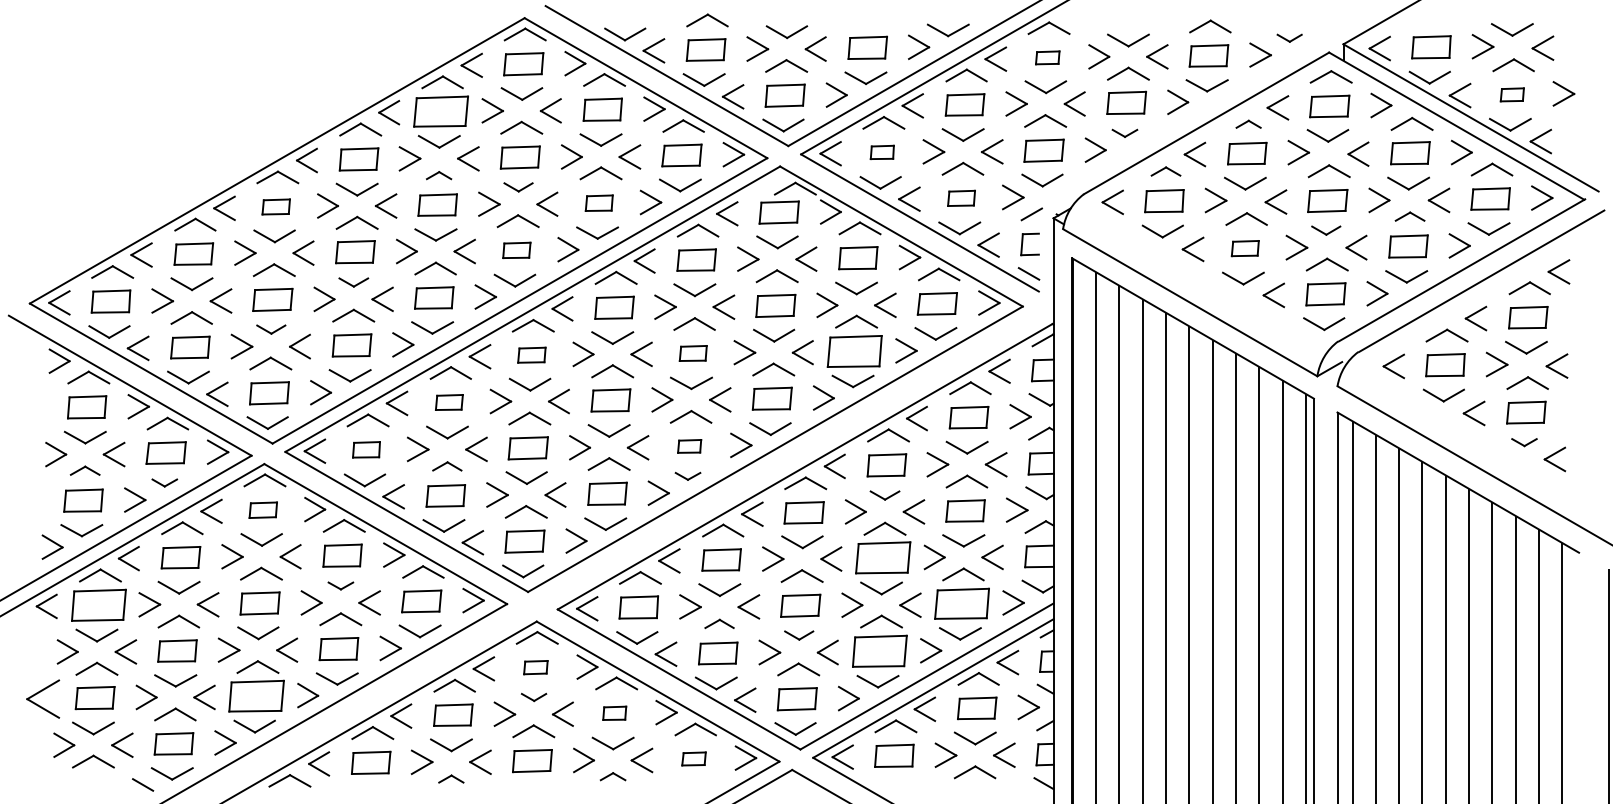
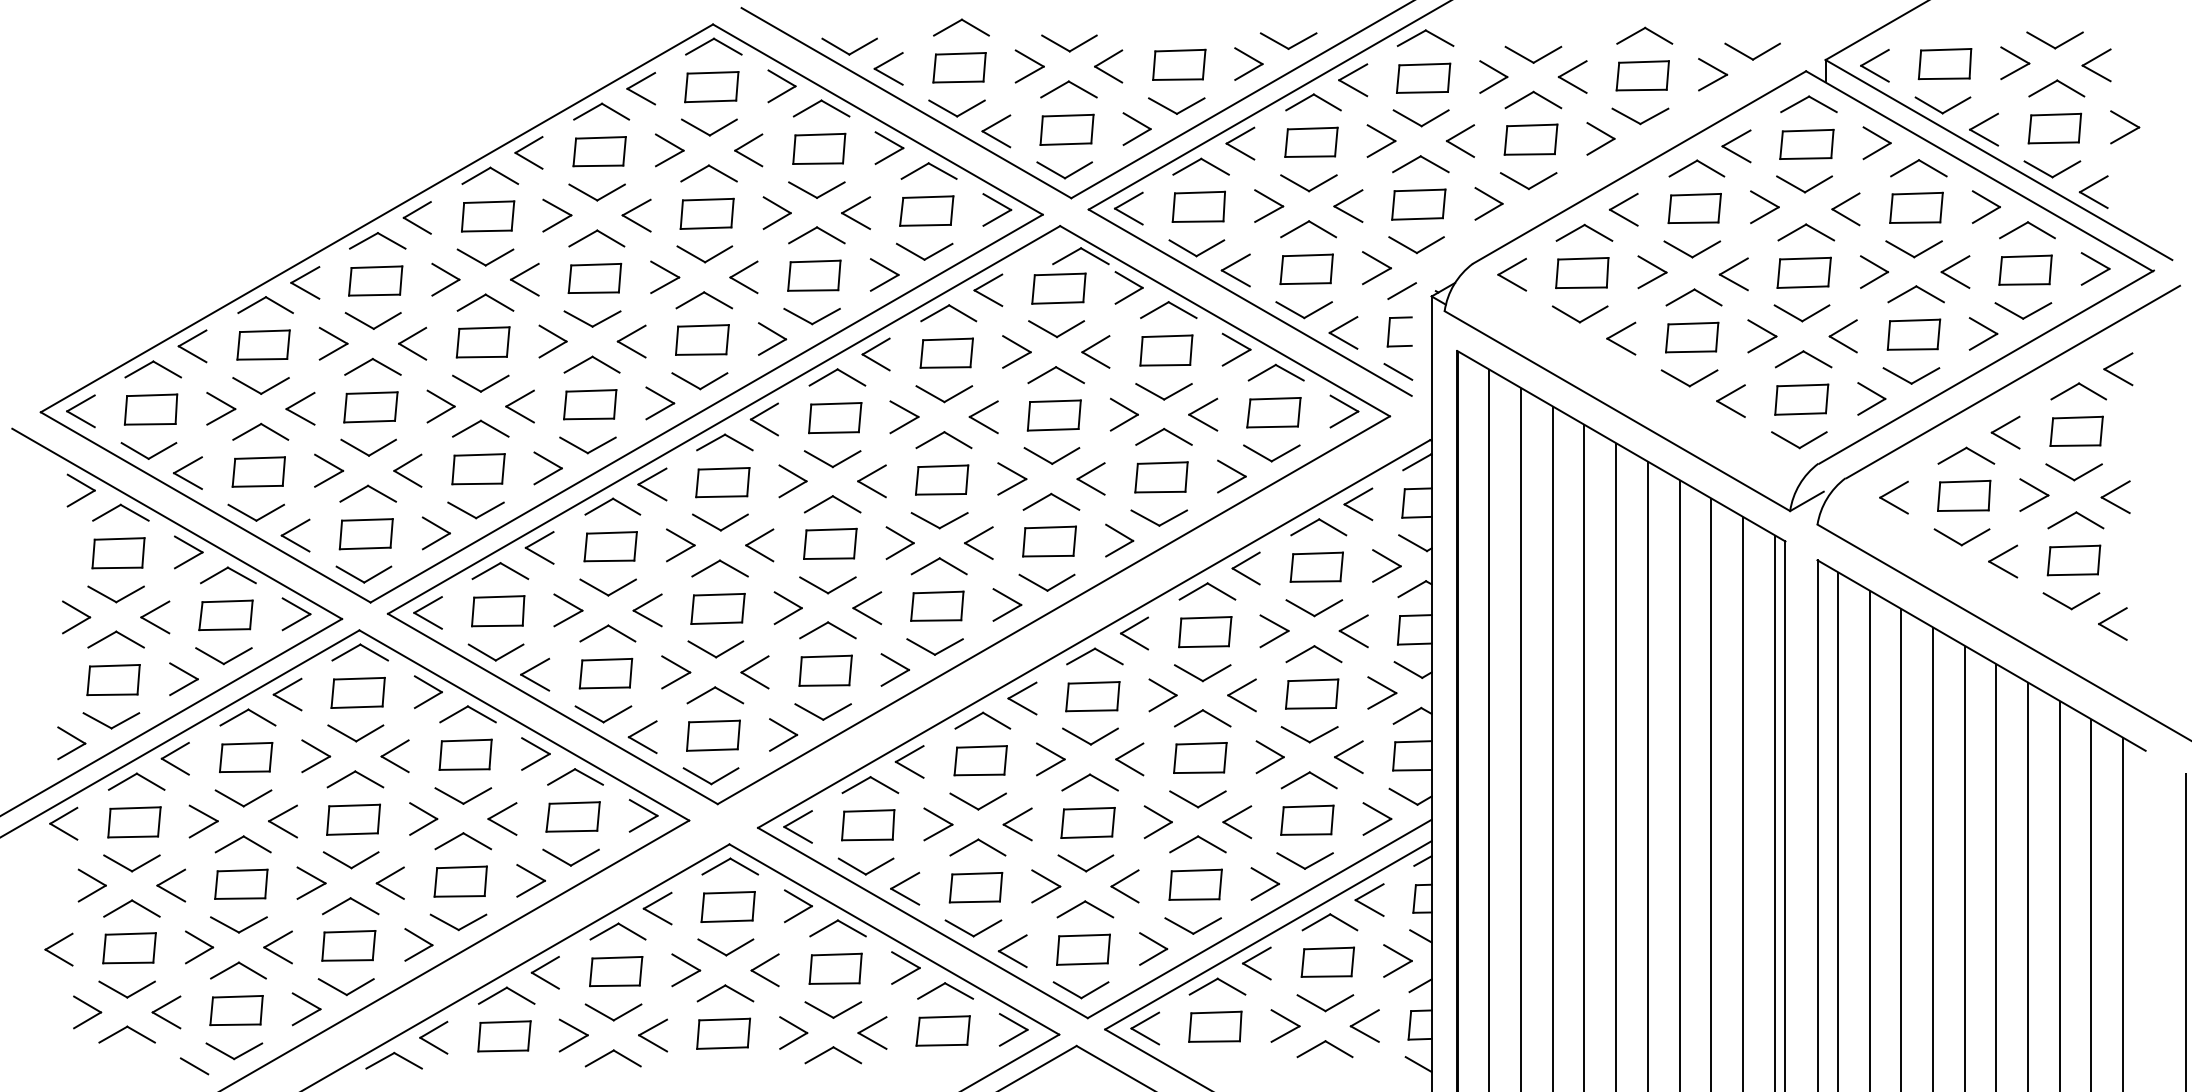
part: (1289, 38) -> (1752, 52), size x1.67
part: (1047, 57) -> (1423, 77), size x1.67
part: (1512, 94) -> (2055, 128), size x1.67
part: (441, 111) -> (600, 151), size x0.71
part: (1248, 124) -> (1696, 168), size x1.67
part: (1124, 133) -> (1528, 181), size x1.67
part: (882, 152) -> (1199, 207), size x1.67
part: (1165, 171) -> (1583, 232), size x1.43
part: (438, 175) -> (595, 238), size x1.67
part: (518, 187) -> (704, 254), size x1.43
part: (961, 198) -> (1306, 269), size x1.43
part: (599, 203) -> (814, 276), size x1.43
part: (275, 206) -> (374, 280), size x1.43
part: (1409, 216) -> (1915, 293), size x1.43
part: (1326, 230) -> (1802, 312), size x1.43
part: (1245, 248) -> (1692, 337), size x1.43
part: (516, 250) -> (701, 340), size x1.43
part: (353, 282) -> (480, 383), size x1.43
part: (271, 329) -> (369, 447), size x1.43
part: (854, 351) -> (1161, 477), size x0.71
part: (693, 353) -> (942, 480), size x1.43
part: (531, 354) -> (722, 481), size x1.43
part: (449, 402) -> (610, 546), size x1.43
part: (1524, 442) -> (2071, 601), size x1.67
part: (689, 446) -> (937, 606), size x1.67
part: (366, 449) -> (498, 610), size x1.43
part: (447, 466) -> (608, 633), size x1.43
part: (84, 470) -> (115, 639), size x1.43
part: (687, 476) -> (934, 647), size x1.67
part: (164, 482) -> (223, 655), size x1.67
part: (884, 495) -> (1201, 673), size x1.43
part: (262, 510) -> (356, 693), size x1.43
part: (883, 558) -> (1200, 758), size x0.71
part: (340, 585) -> (462, 795), size x1.67
part: (961, 603) -> (1306, 819), size x0.71
part: (98, 605) -> (134, 822), size x0.71
part: (719, 623) -> (977, 846), size x1.43
part: (799, 635) -> (1086, 863), size x1.43
part: (879, 651) -> (1195, 884), size x0.71
part: (535, 667) -> (727, 906), size x1.67
part: (256, 696) -> (348, 946), size x0.71
part: (533, 697) -> (725, 947), size x1.67
part: (43, 698) -> (59, 948), size x0.62
part: (614, 713) -> (835, 969), size x1.67
part: (693, 758) -> (942, 1030), size x1.67
part: (612, 776) -> (832, 1054), size x1.67
part: (451, 778) -> (613, 1057), size x1.67

